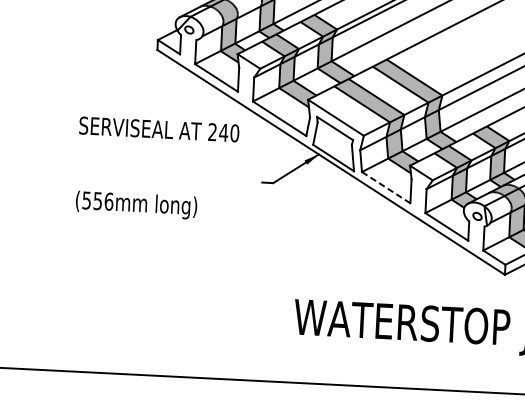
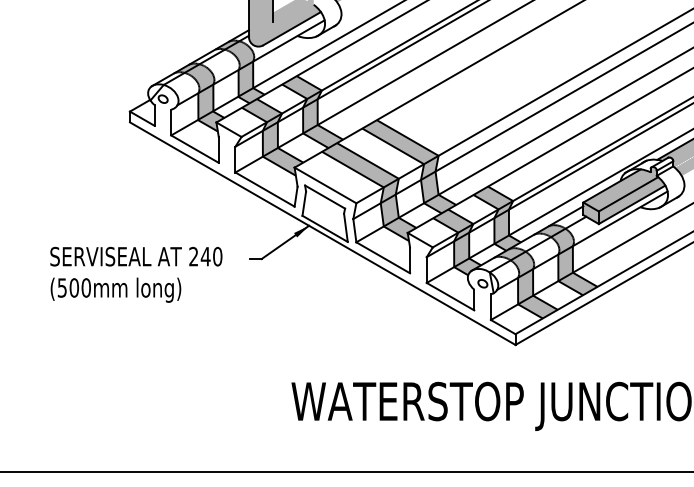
text: (159, 129) -> (136, 256), moved
line: (386, 187) -> (383, 257), dashed -> solid
text: (103, 200) -> (80, 287), (556mm -> (500mm

